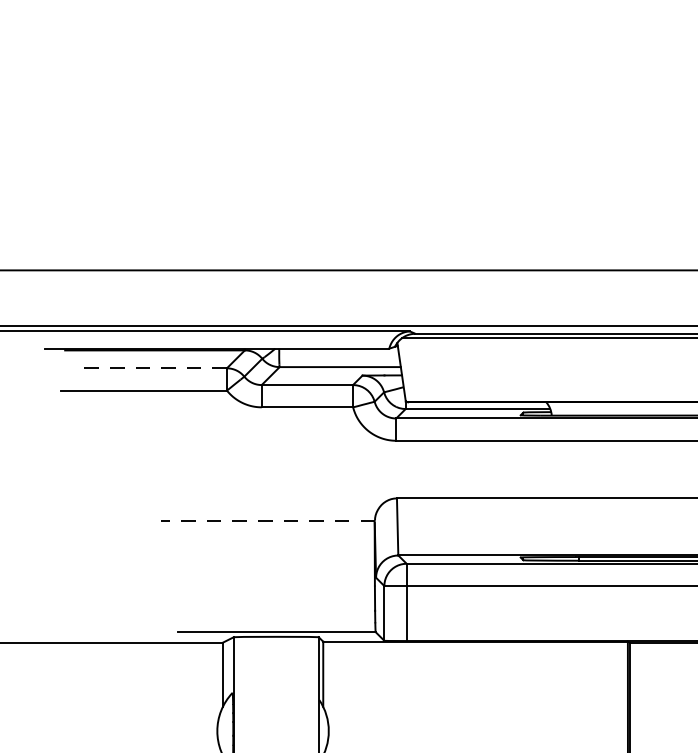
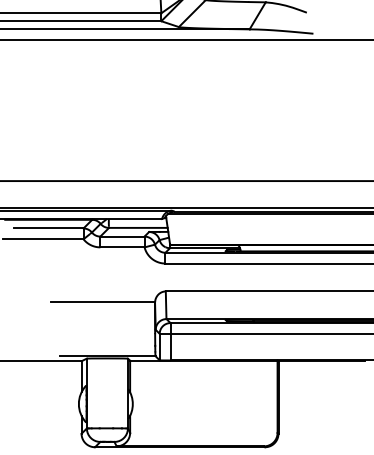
line: (154, 368) -> (48, 228), dashed -> solid
line: (268, 521) -> (103, 302), dashed -> solid

